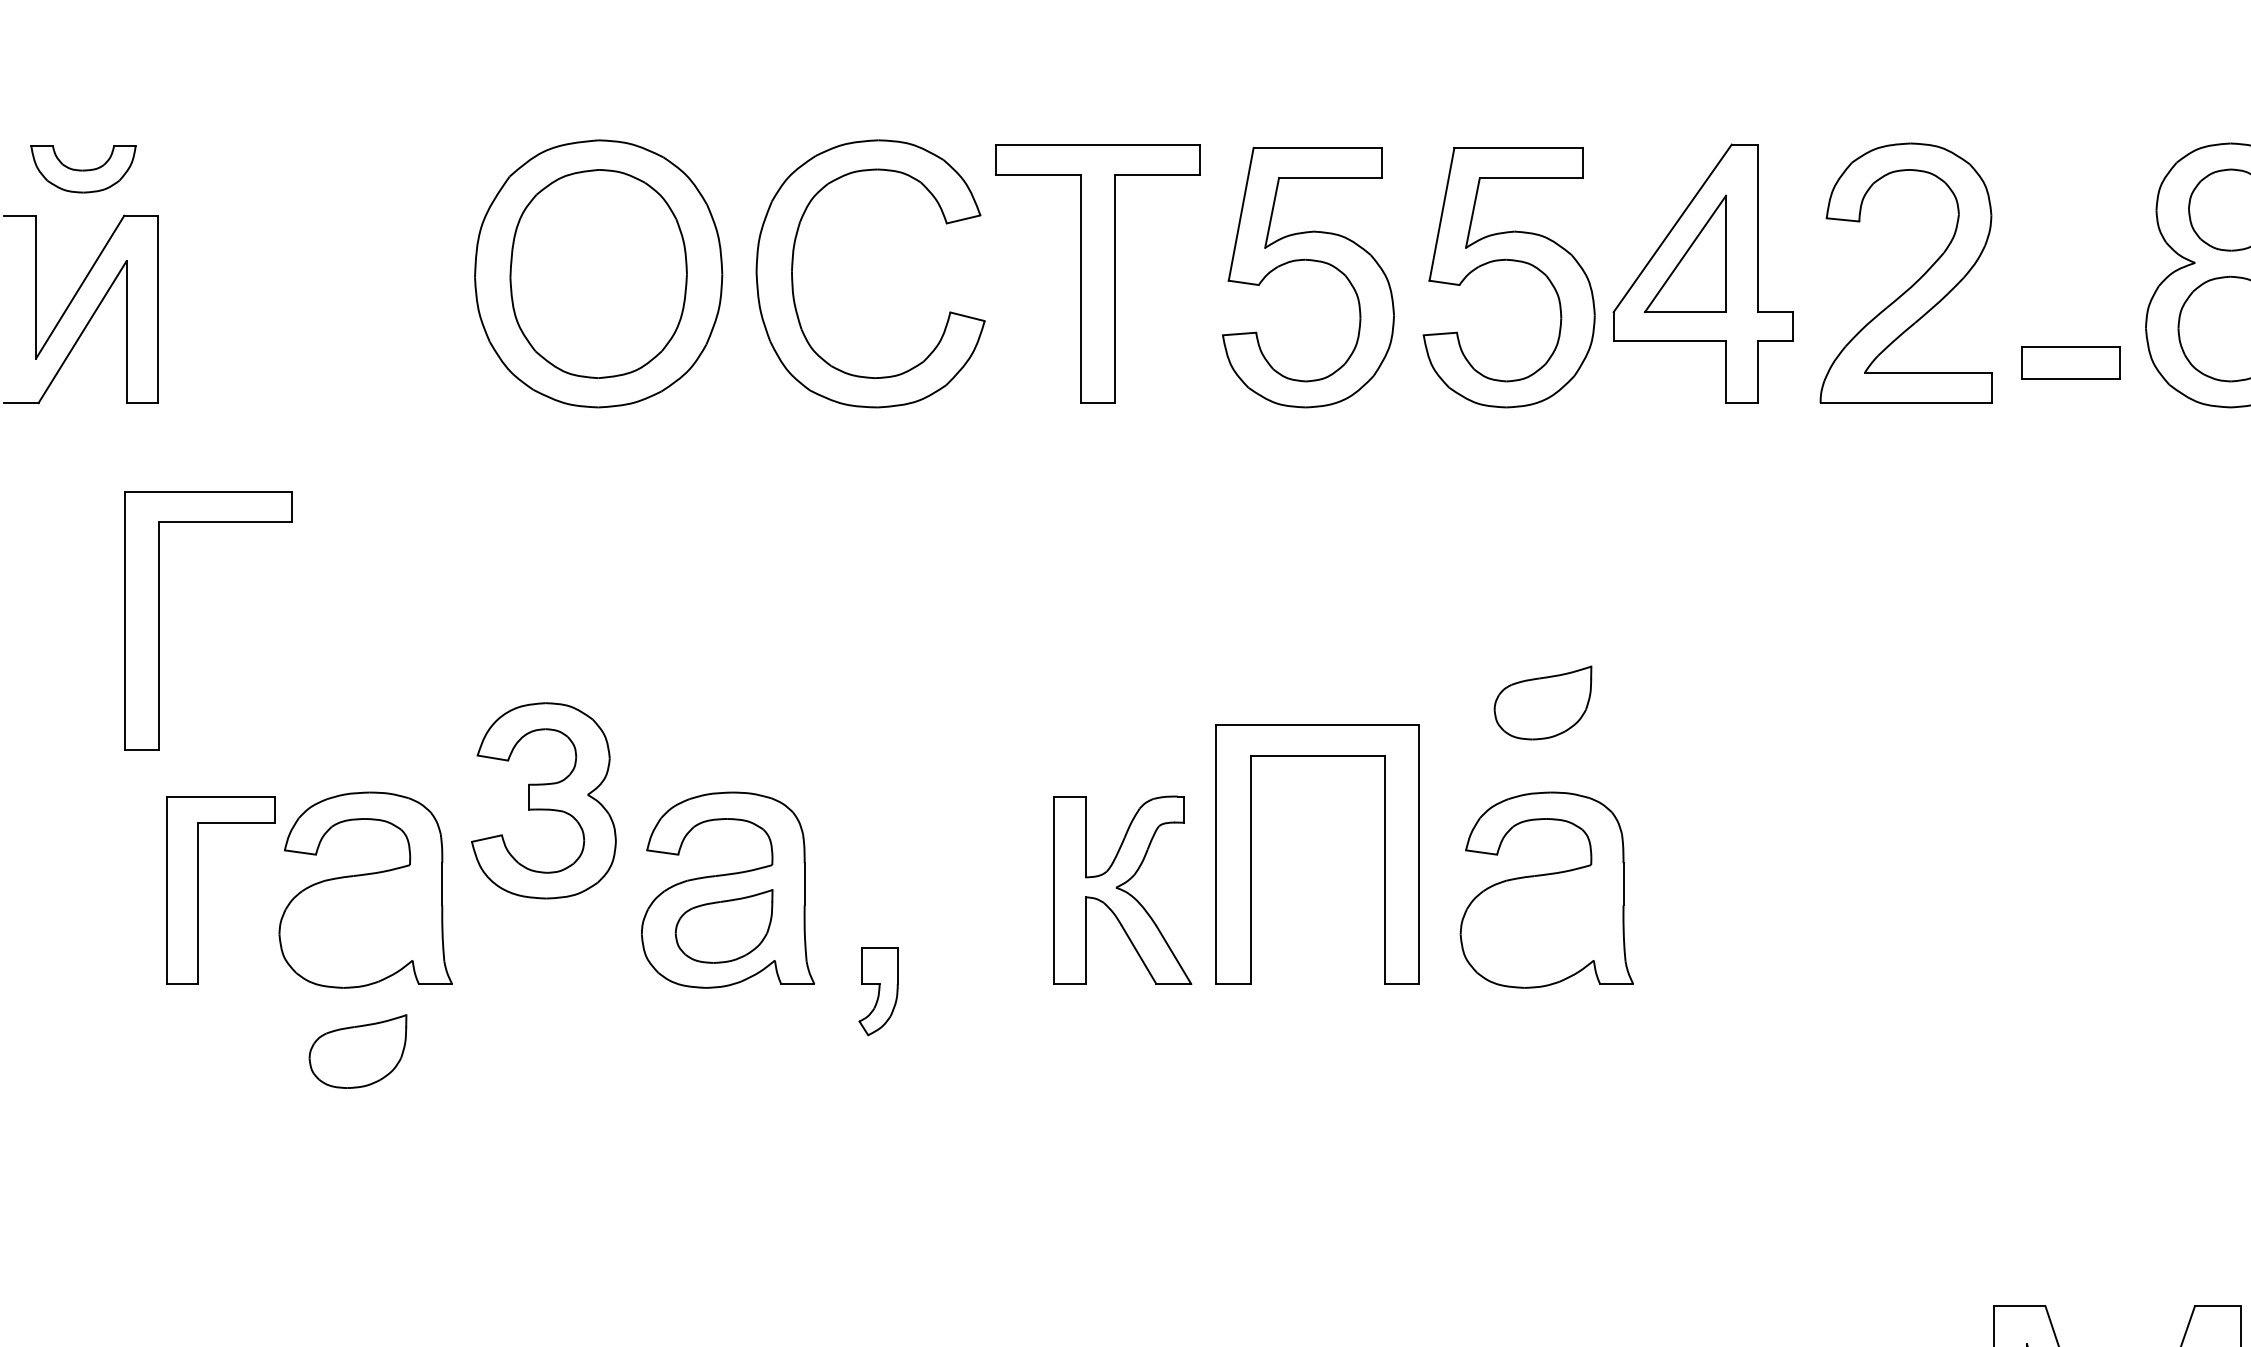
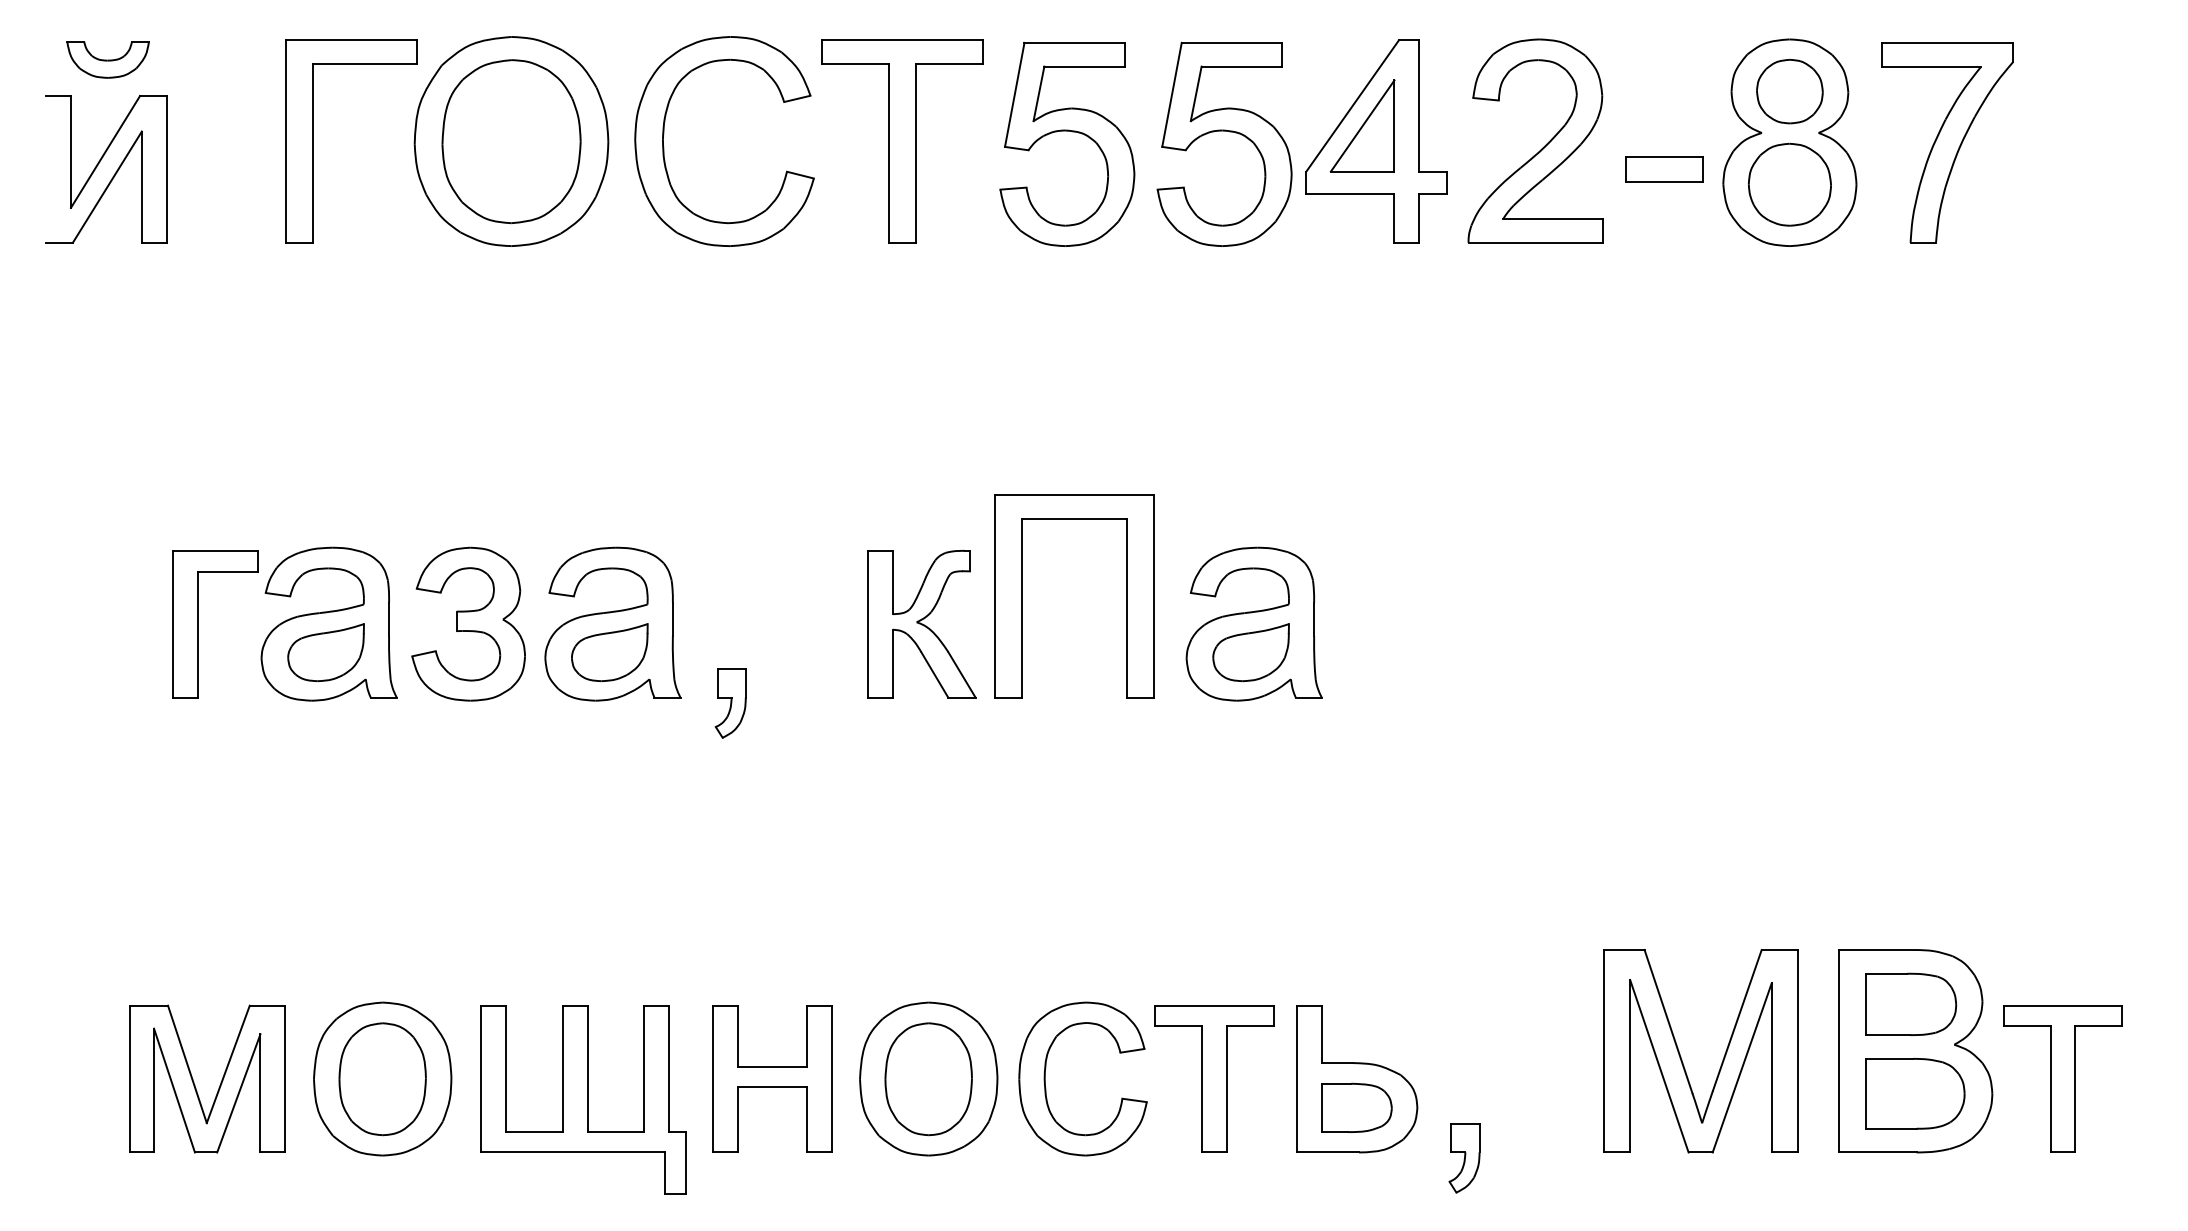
part: (2070, 363) -> (1664, 169), moved
part: (159, 621) -> (313, 141), moved
part: (1542, 702) -> (1250, 652), moved
part: (543, 799) -> (468, 623), moved
part: (357, 1051) -> (325, 652), moved

